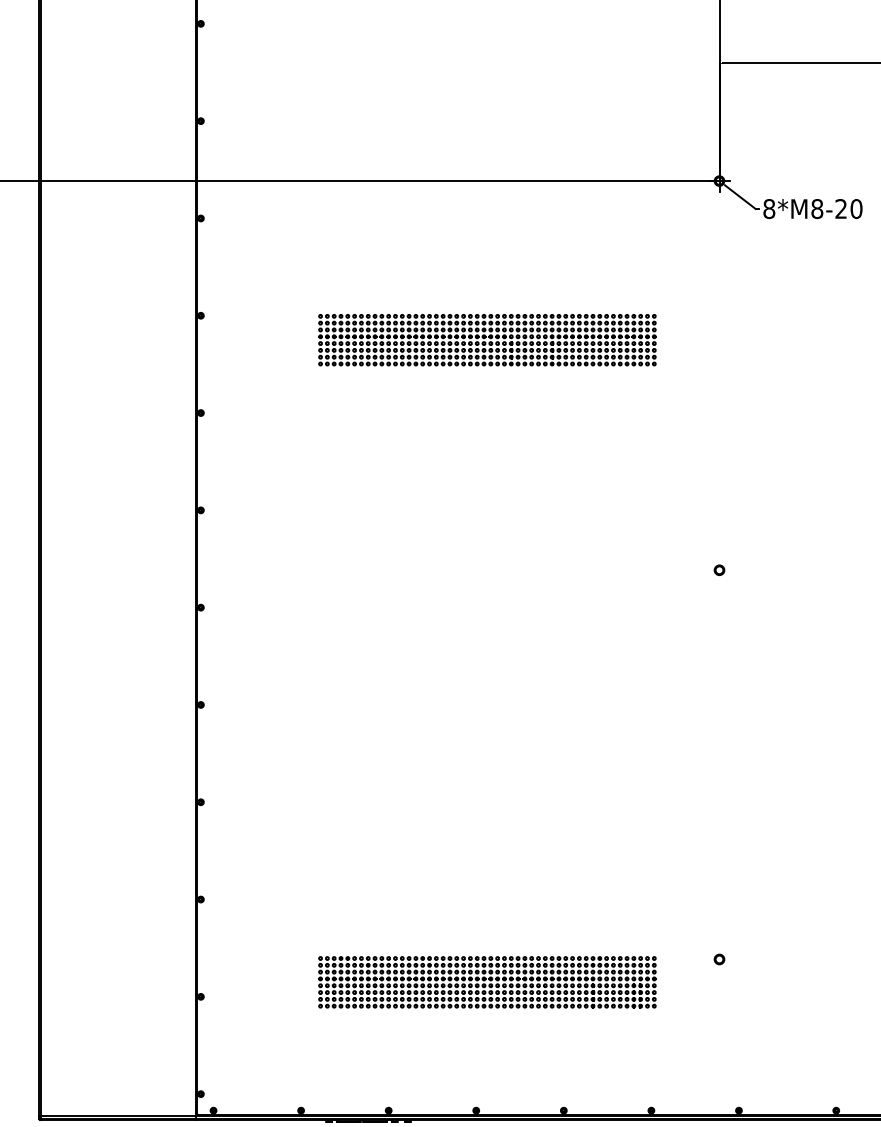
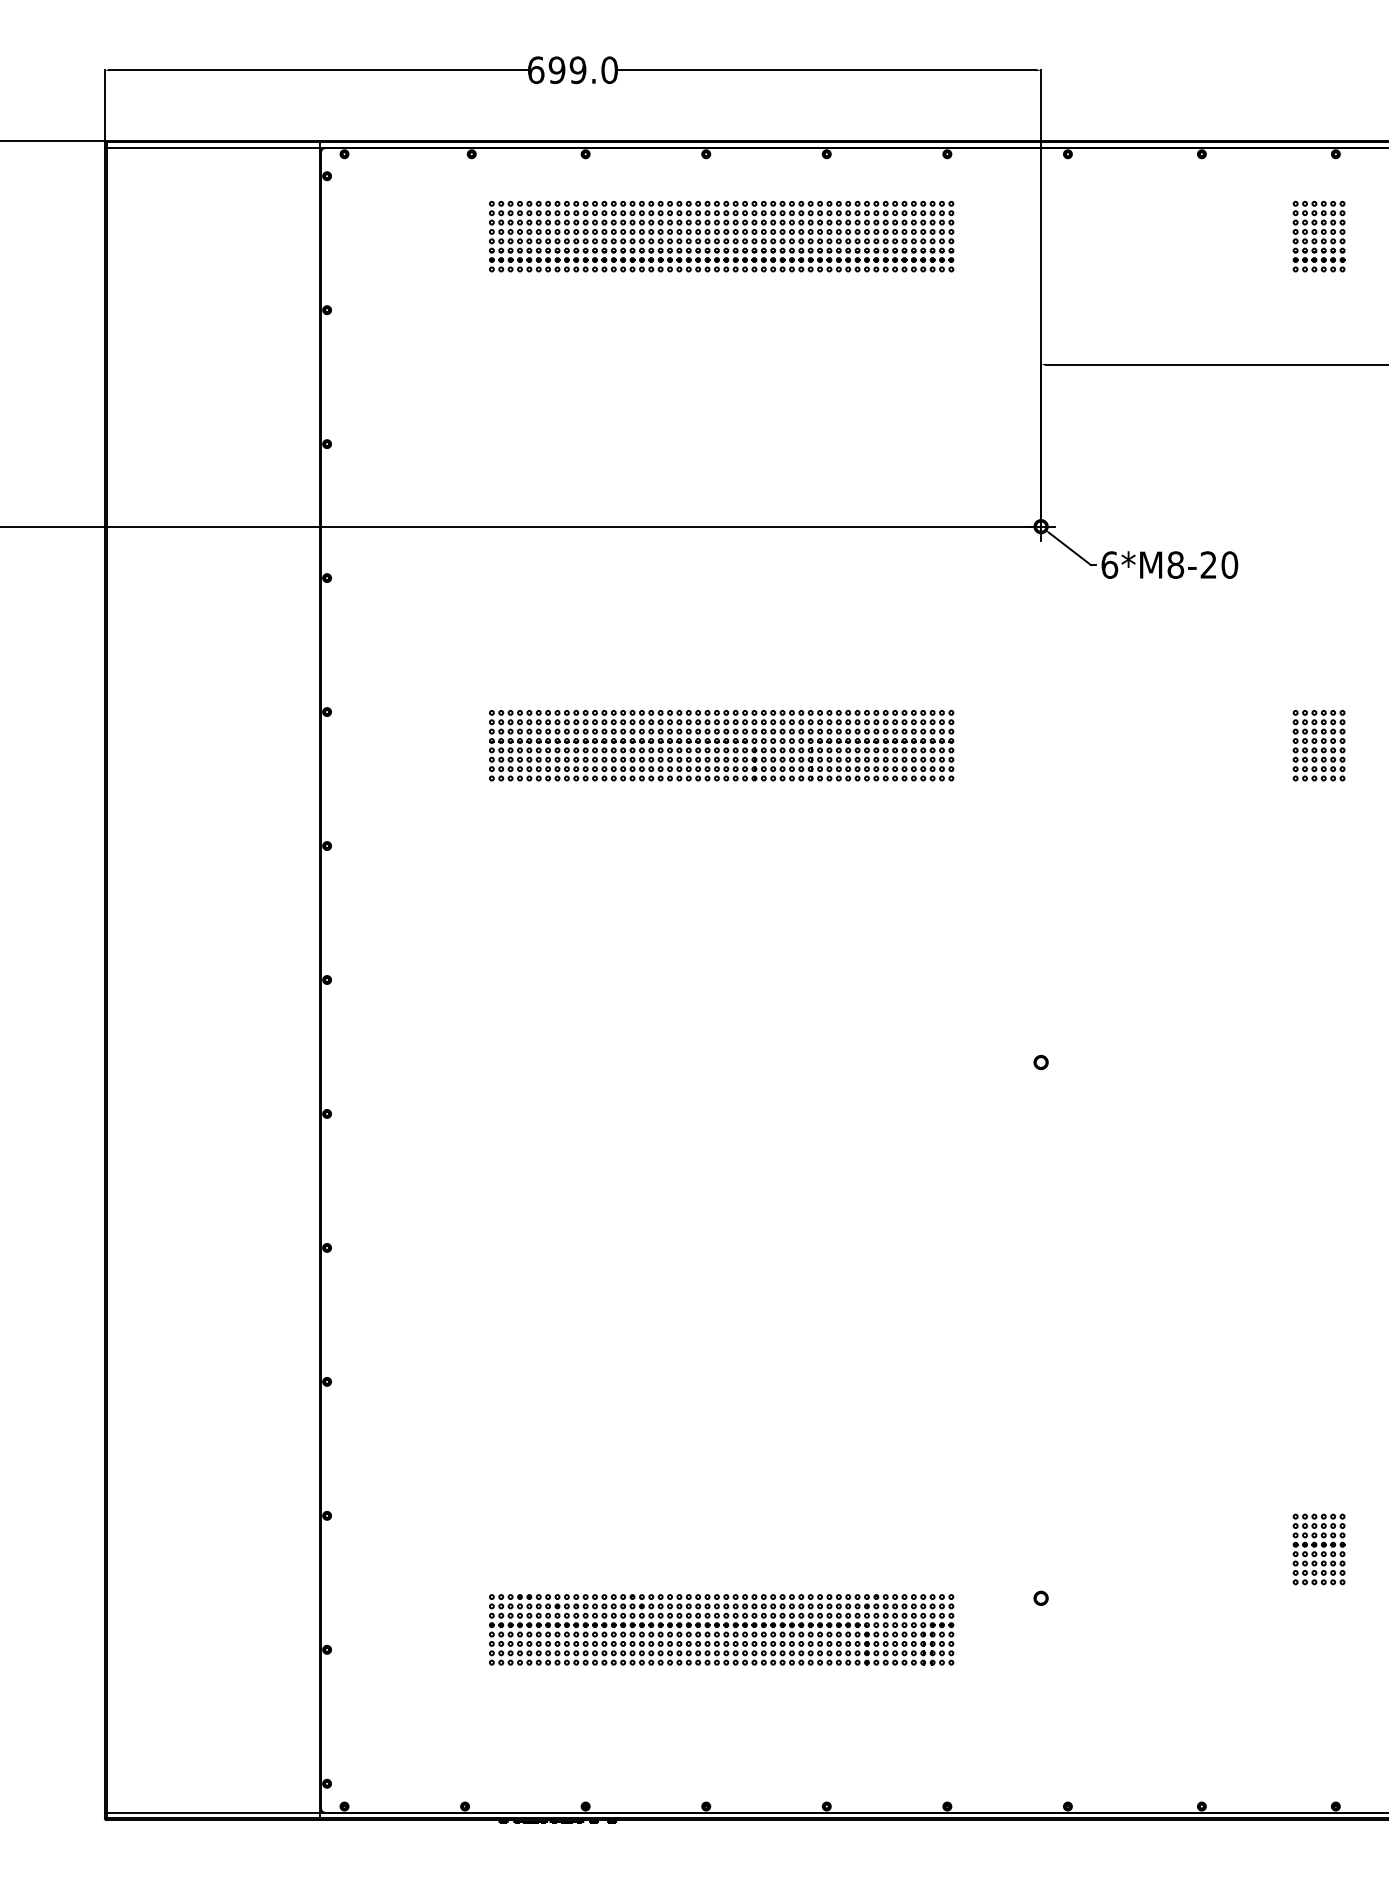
text: (769, 208) -> (1109, 564), 8*M8-20 -> 6*M8-20

